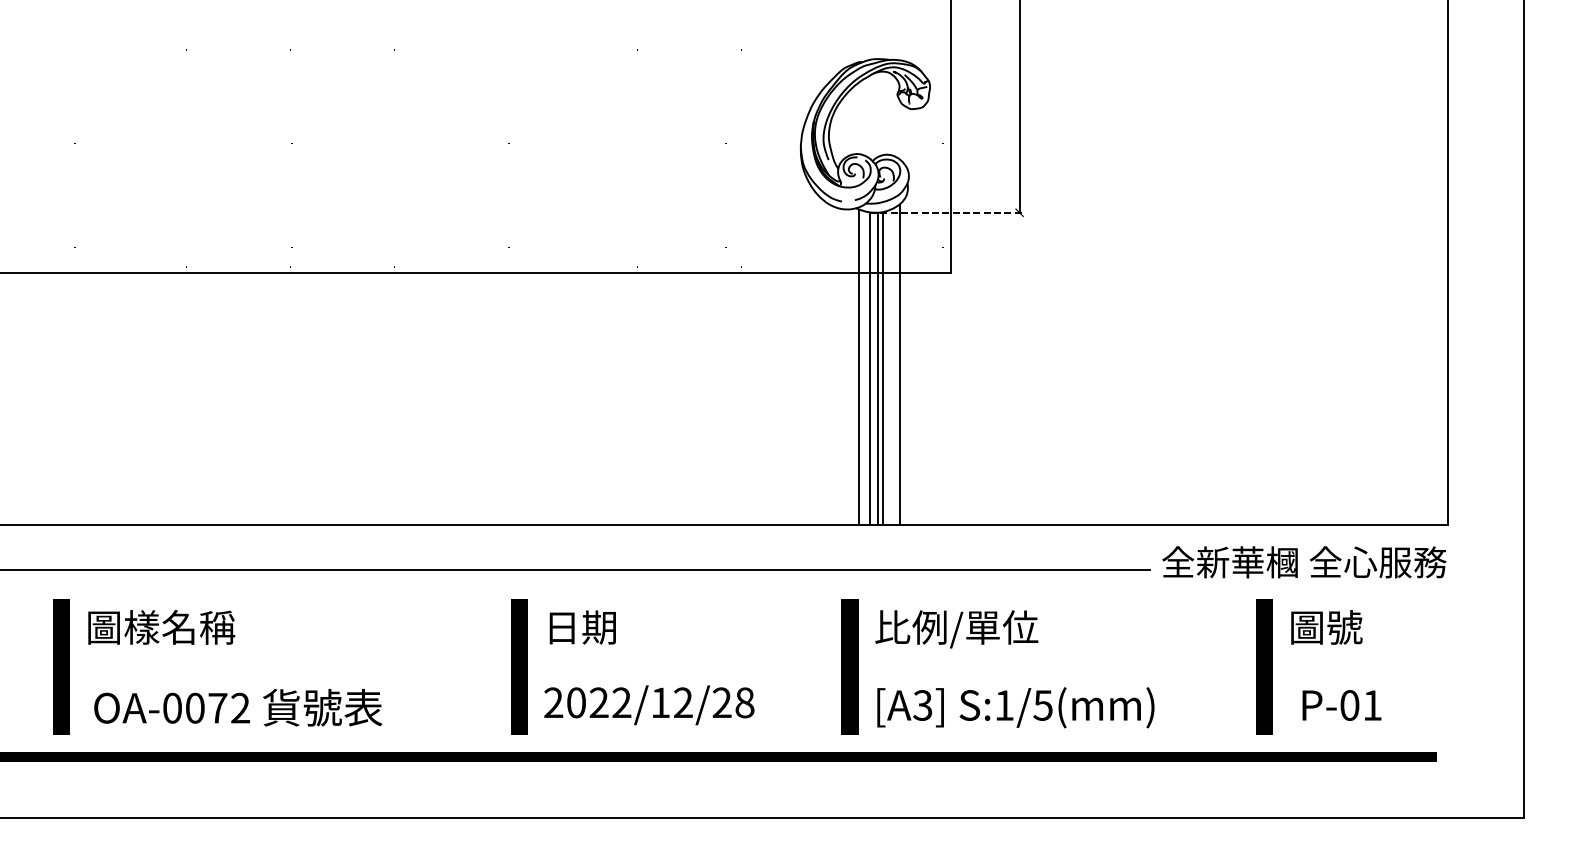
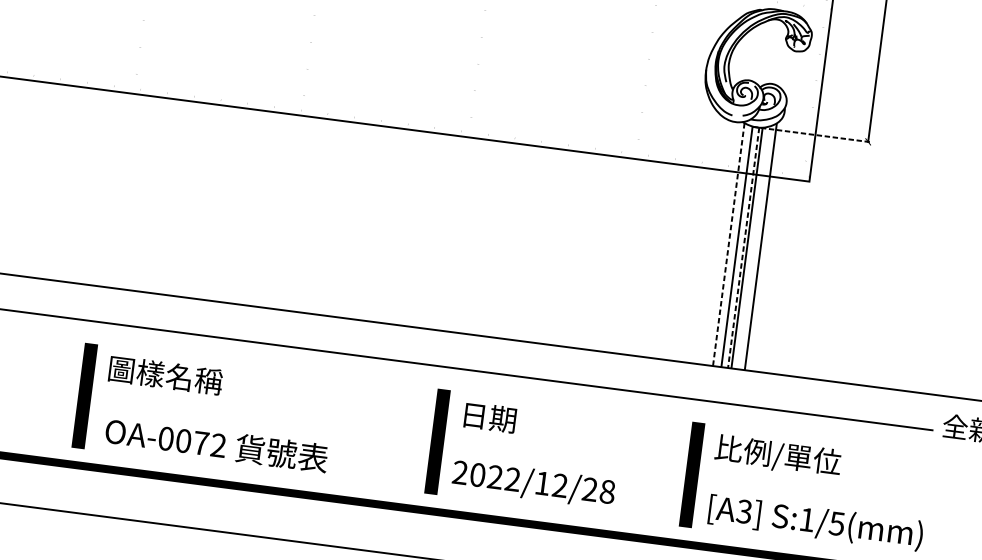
line: (858, 367) -> (728, 244), solid -> dashed
line: (878, 368) -> (743, 247), solid -> dashed

